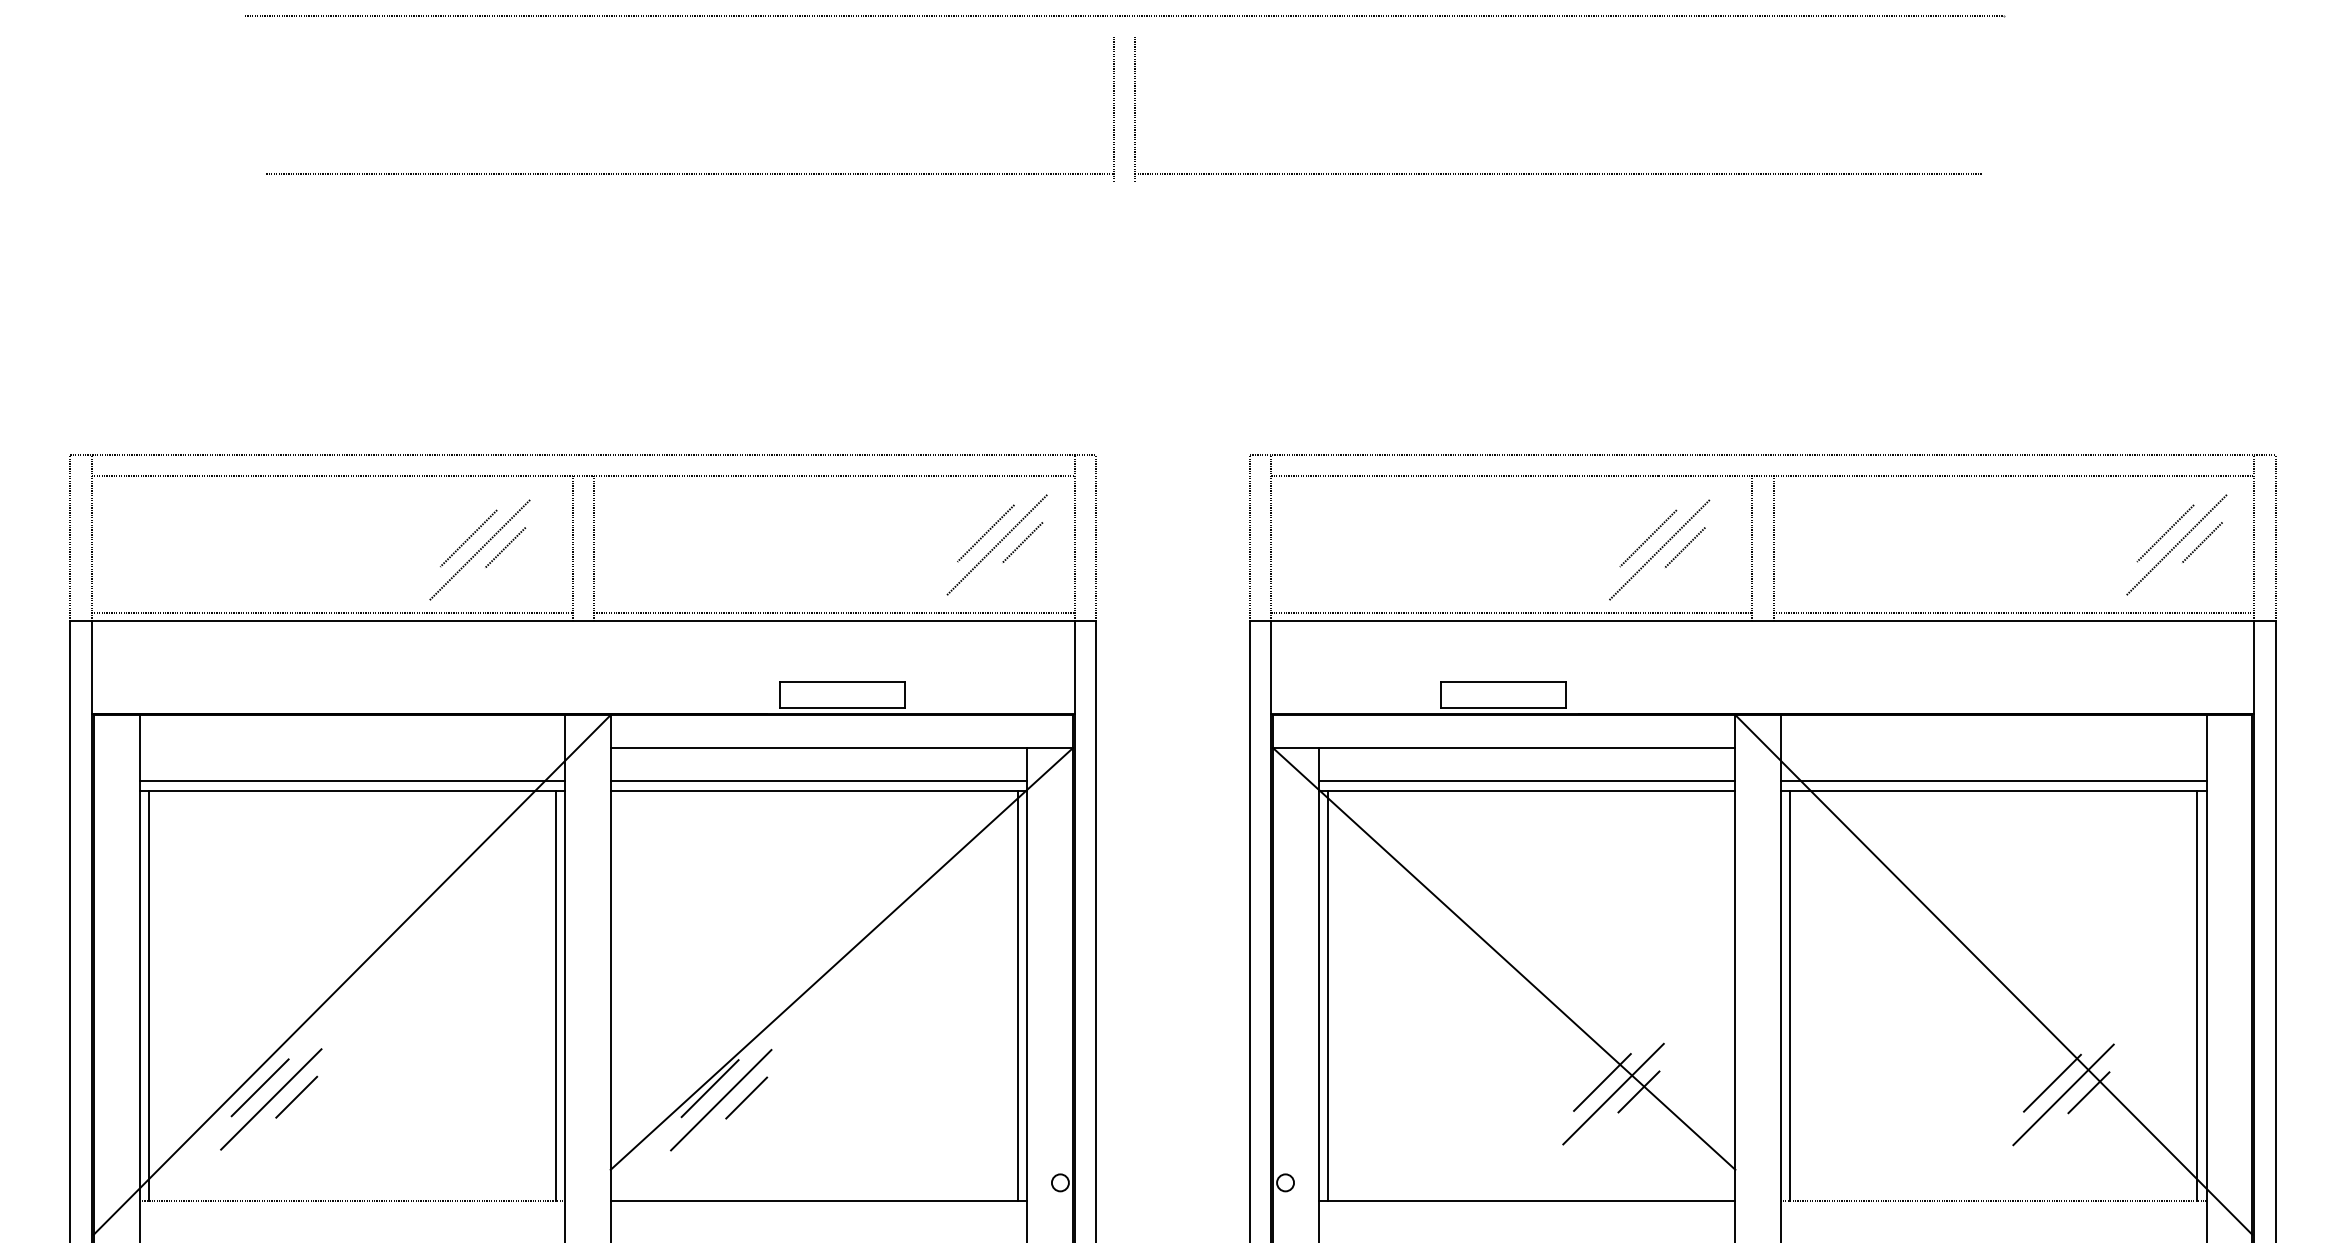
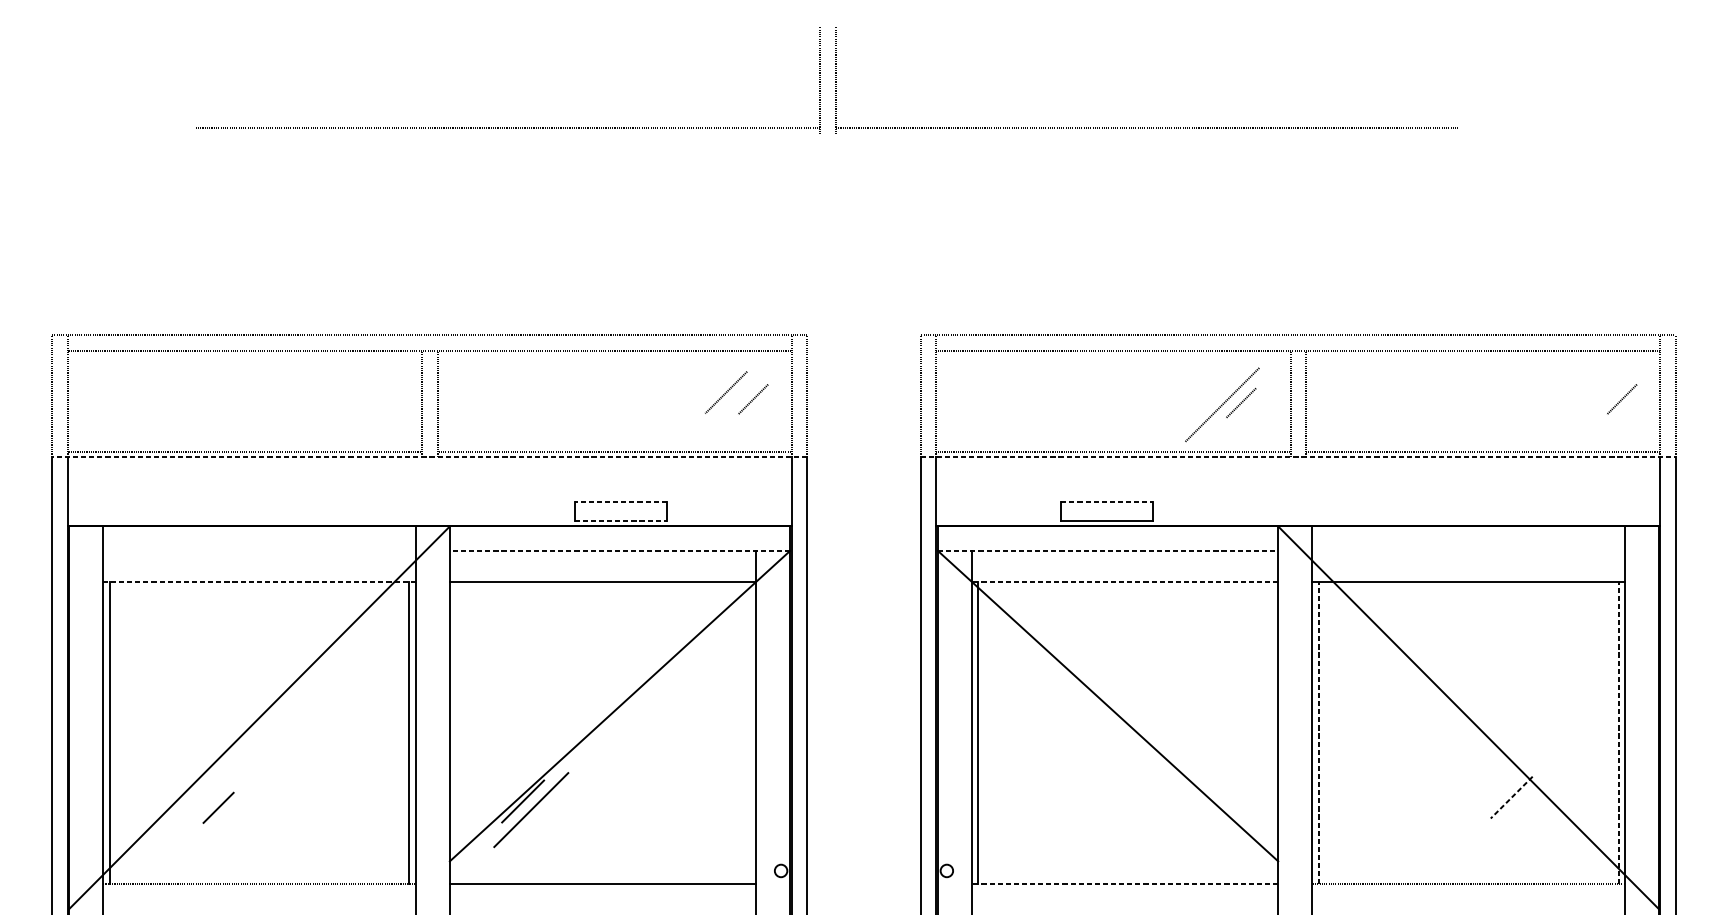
line: (1123, 15) -> (827, 11), removed
line: (2165, 533) -> (1594, 392), removed
line: (468, 538) -> (345, 396), removed
line: (1648, 538) -> (1214, 396), removed
line: (996, 544) -> (734, 400), removed
line: (2176, 544) -> (1603, 400), removed
line: (504, 547) -> (371, 402), removed
line: (479, 550) -> (353, 405), removed
line: (583, 621) -> (429, 457), solid -> dashed
line: (1762, 621) -> (1298, 457), solid -> dashed
line: (842, 682) -> (620, 502), solid -> dashed
line: (1503, 682) -> (1107, 502), solid -> dashed
line: (842, 708) -> (620, 521), solid -> dashed
line: (841, 748) -> (619, 551), solid -> dashed
line: (1504, 748) -> (1108, 551), solid -> dashed
line: (351, 781) -> (258, 575), removed
line: (818, 781) -> (602, 575), removed
line: (1527, 781) -> (1125, 575), removed
line: (1993, 781) -> (1468, 575), removed
line: (352, 790) -> (259, 581), solid -> dashed
line: (1526, 790) -> (1124, 581), solid -> dashed
line: (1017, 995) -> (749, 732), removed
line: (1790, 995) -> (1318, 732), solid -> dashed
line: (2197, 995) -> (1618, 732), solid -> dashed
line: (1602, 1082) -> (1180, 797), removed
line: (2052, 1083) -> (1511, 797), solid -> dashed
line: (259, 1087) -> (191, 800), removed
line: (1638, 1091) -> (1206, 803), removed
line: (2088, 1092) -> (1538, 804), removed
line: (1613, 1093) -> (1188, 805), removed
line: (2063, 1094) -> (1519, 805), removed
line: (746, 1097) -> (549, 808), removed
line: (271, 1099) -> (200, 809), removed
line: (1526, 1201) -> (1124, 884), solid -> dashed

